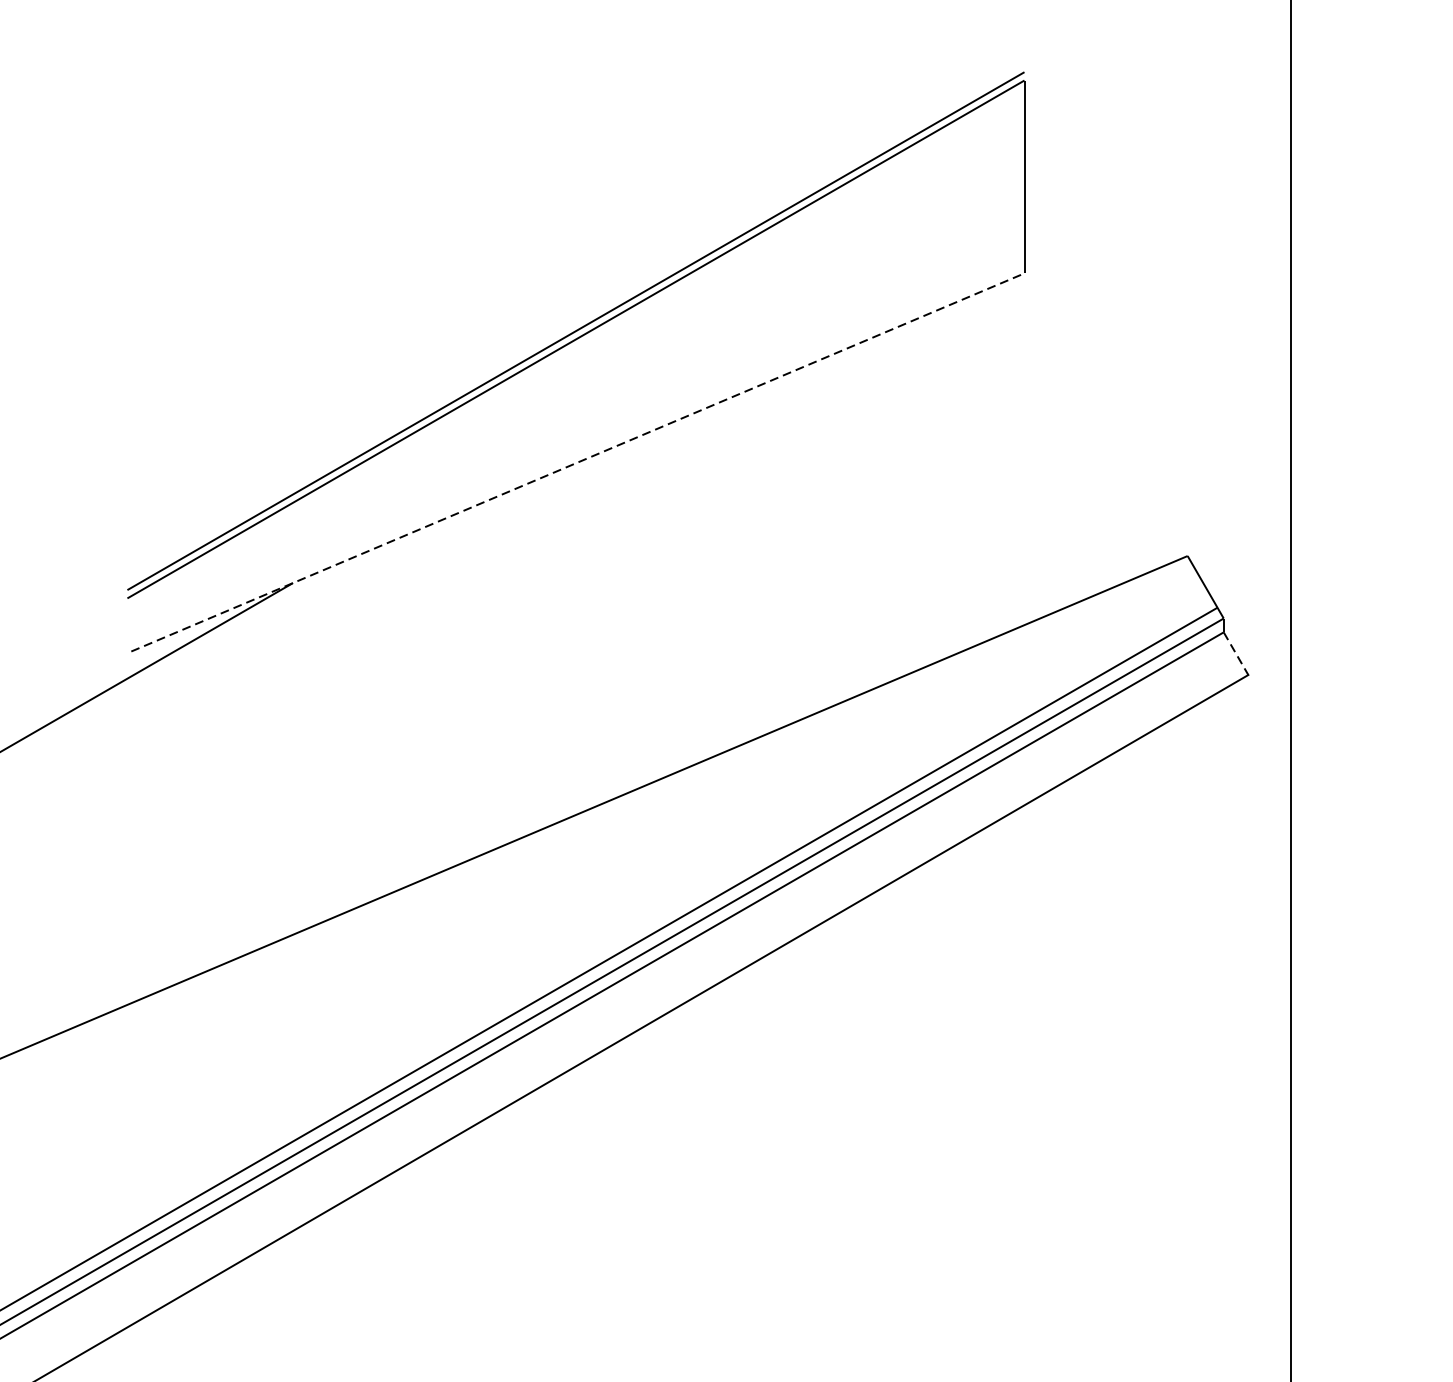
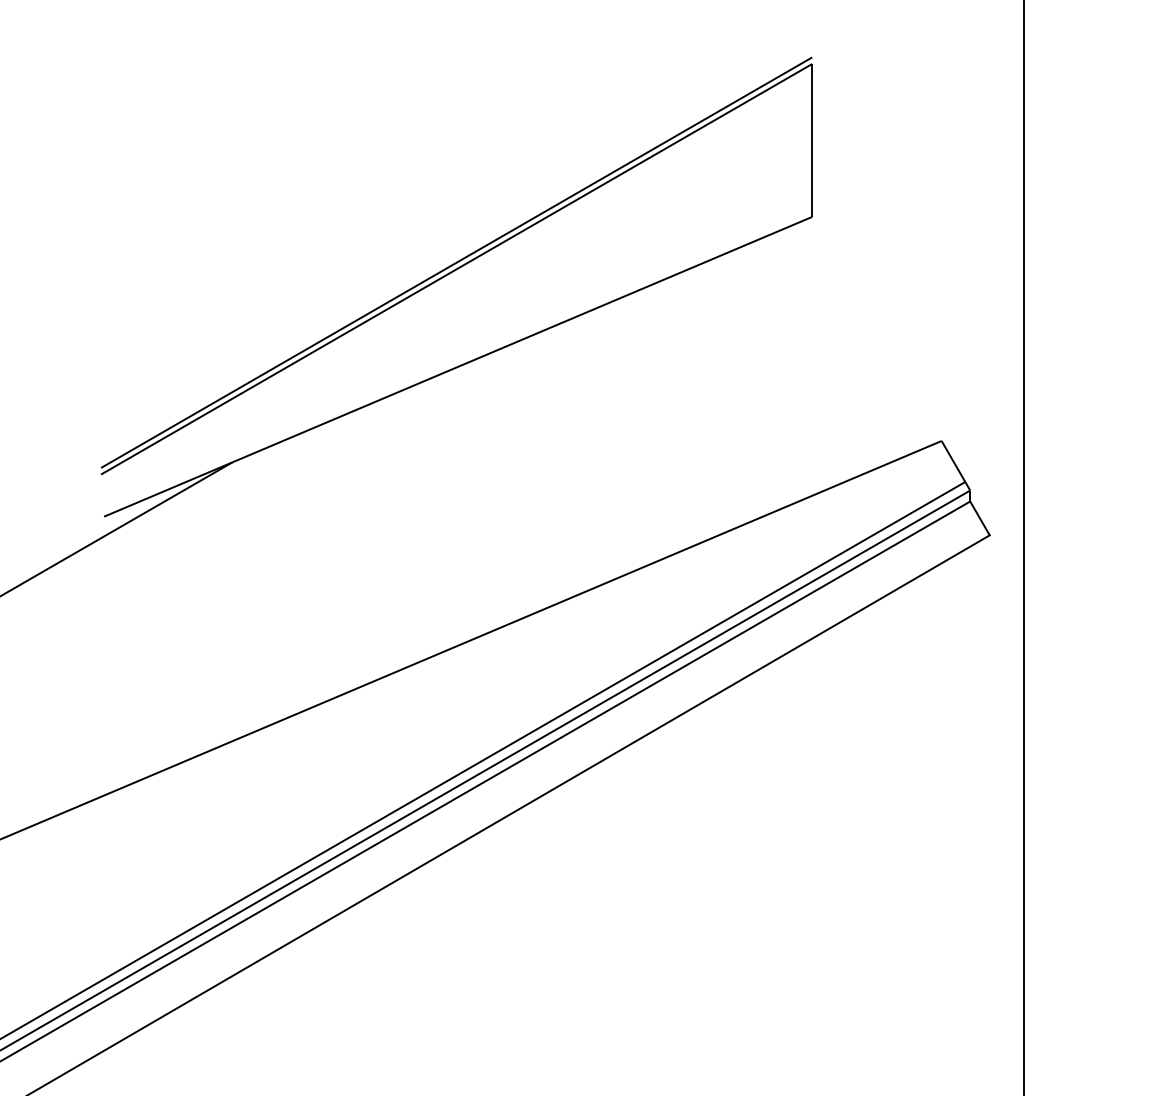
line: (578, 462) -> (458, 366), dashed -> solid
line: (1235, 653) -> (979, 518), dashed -> solid

